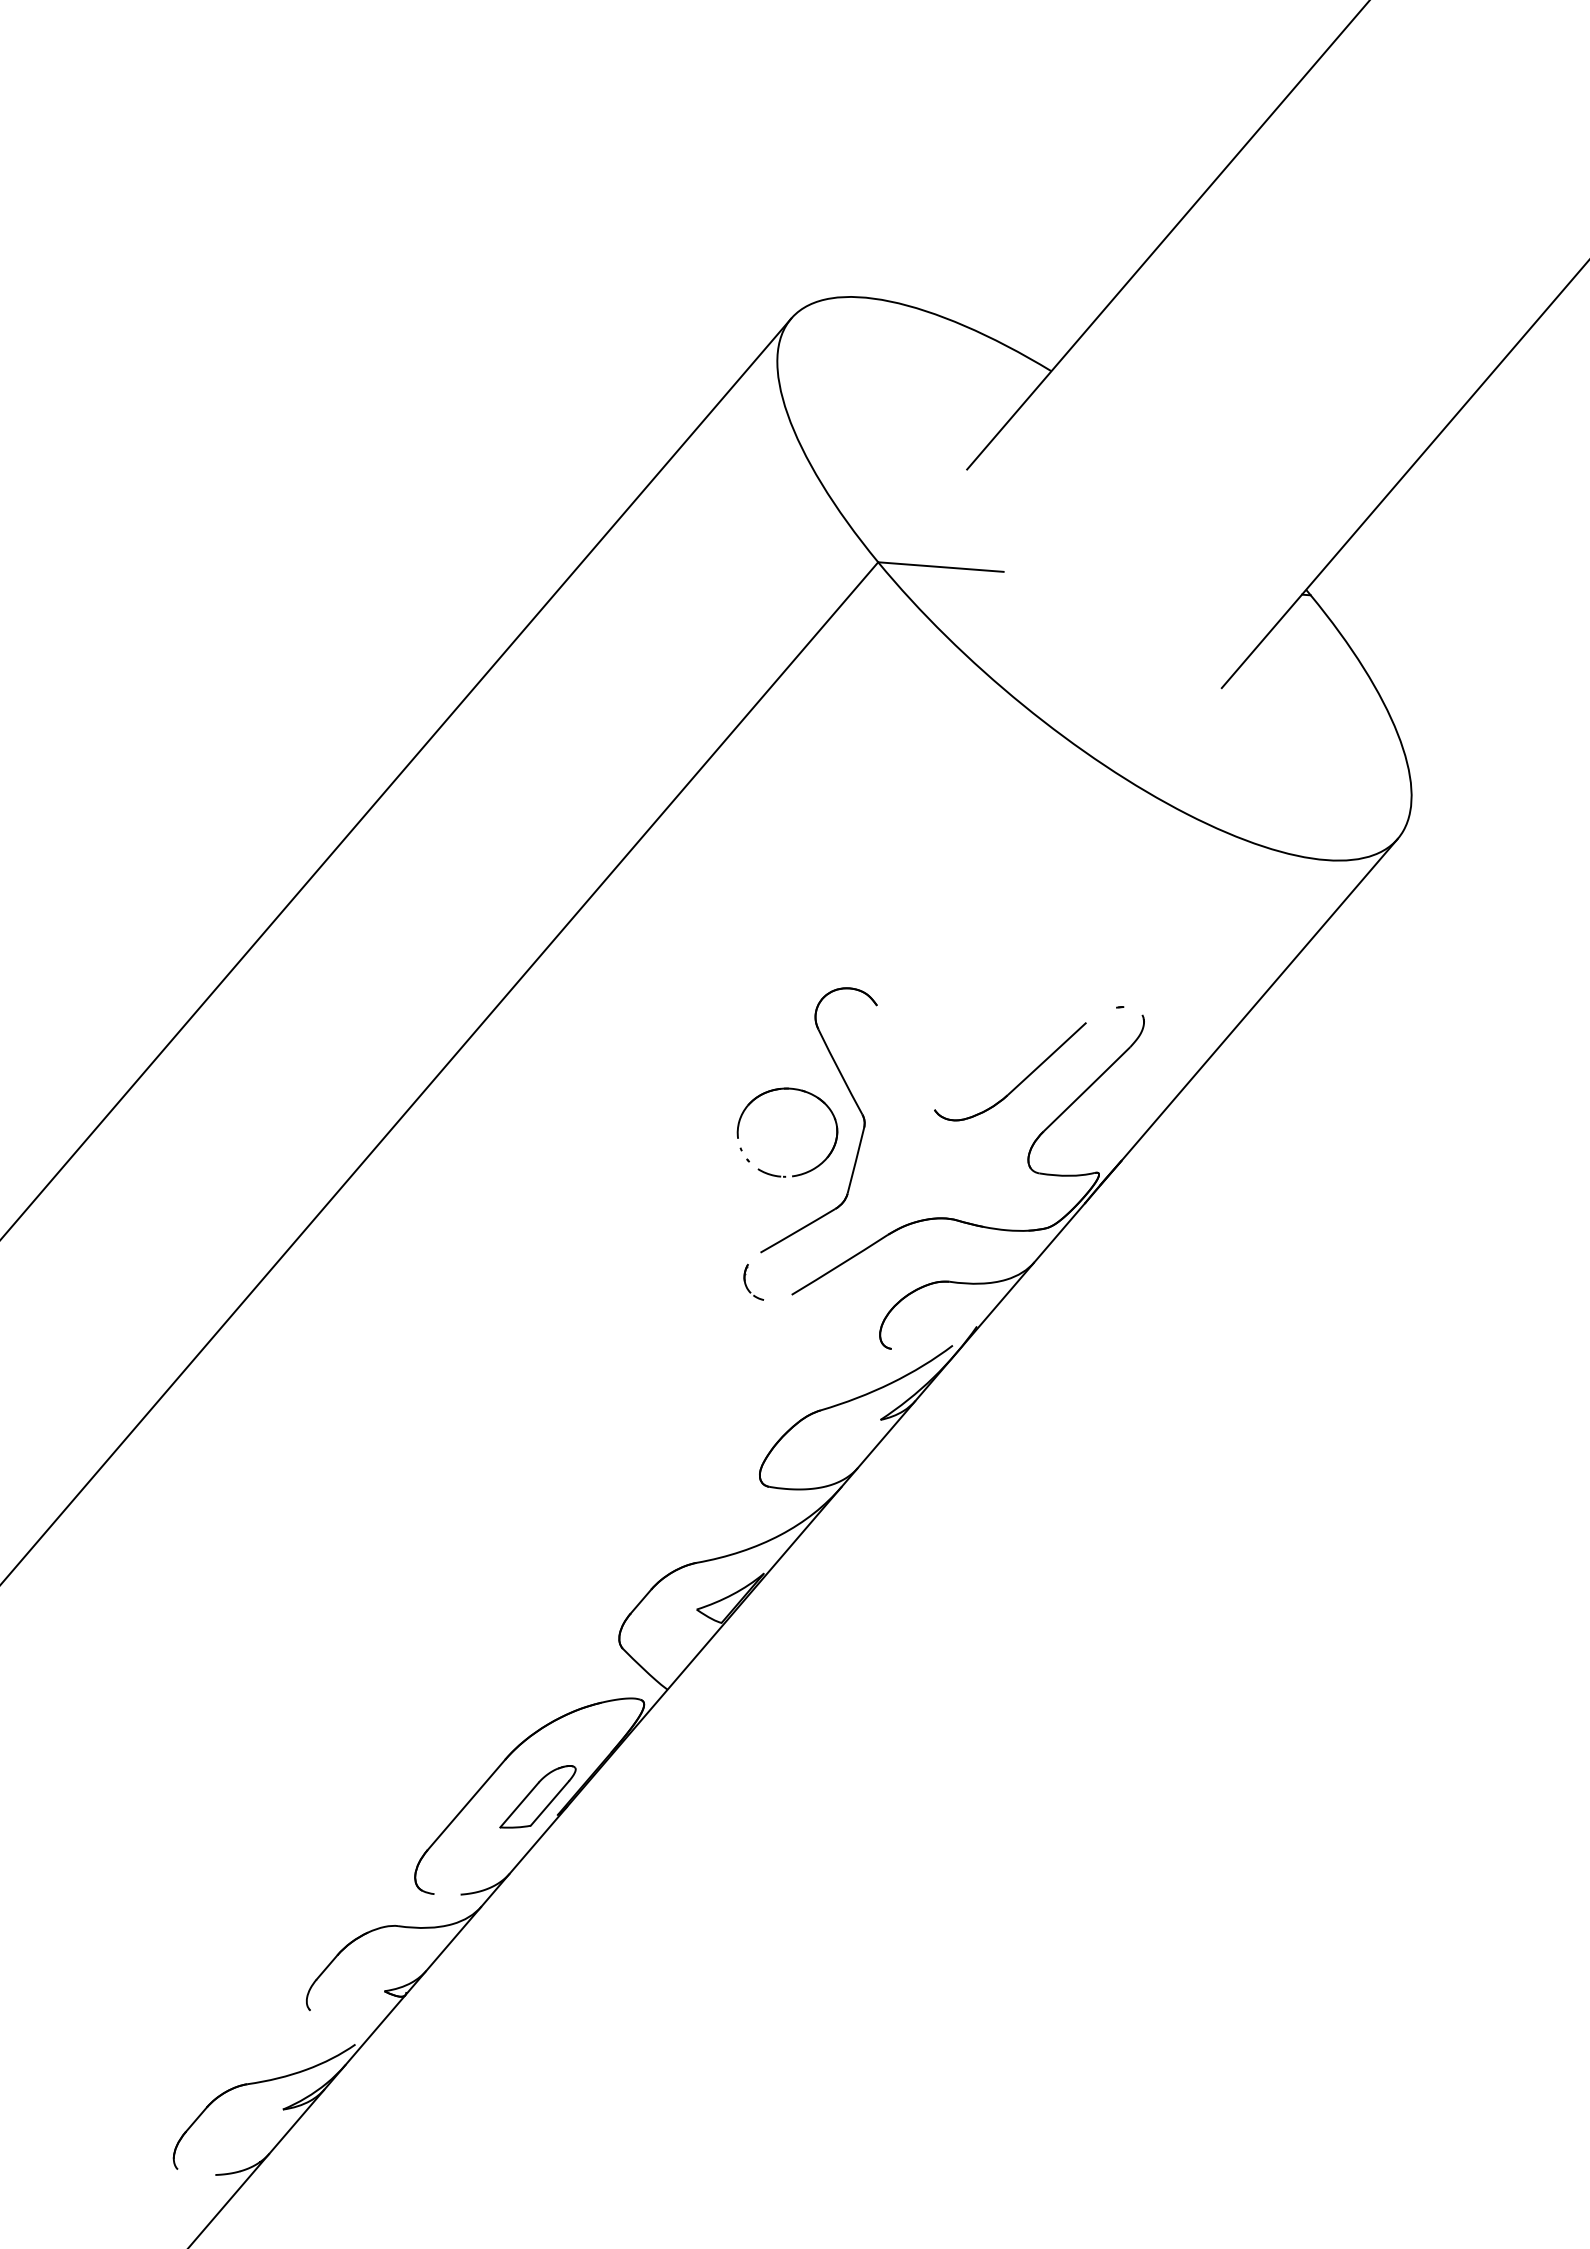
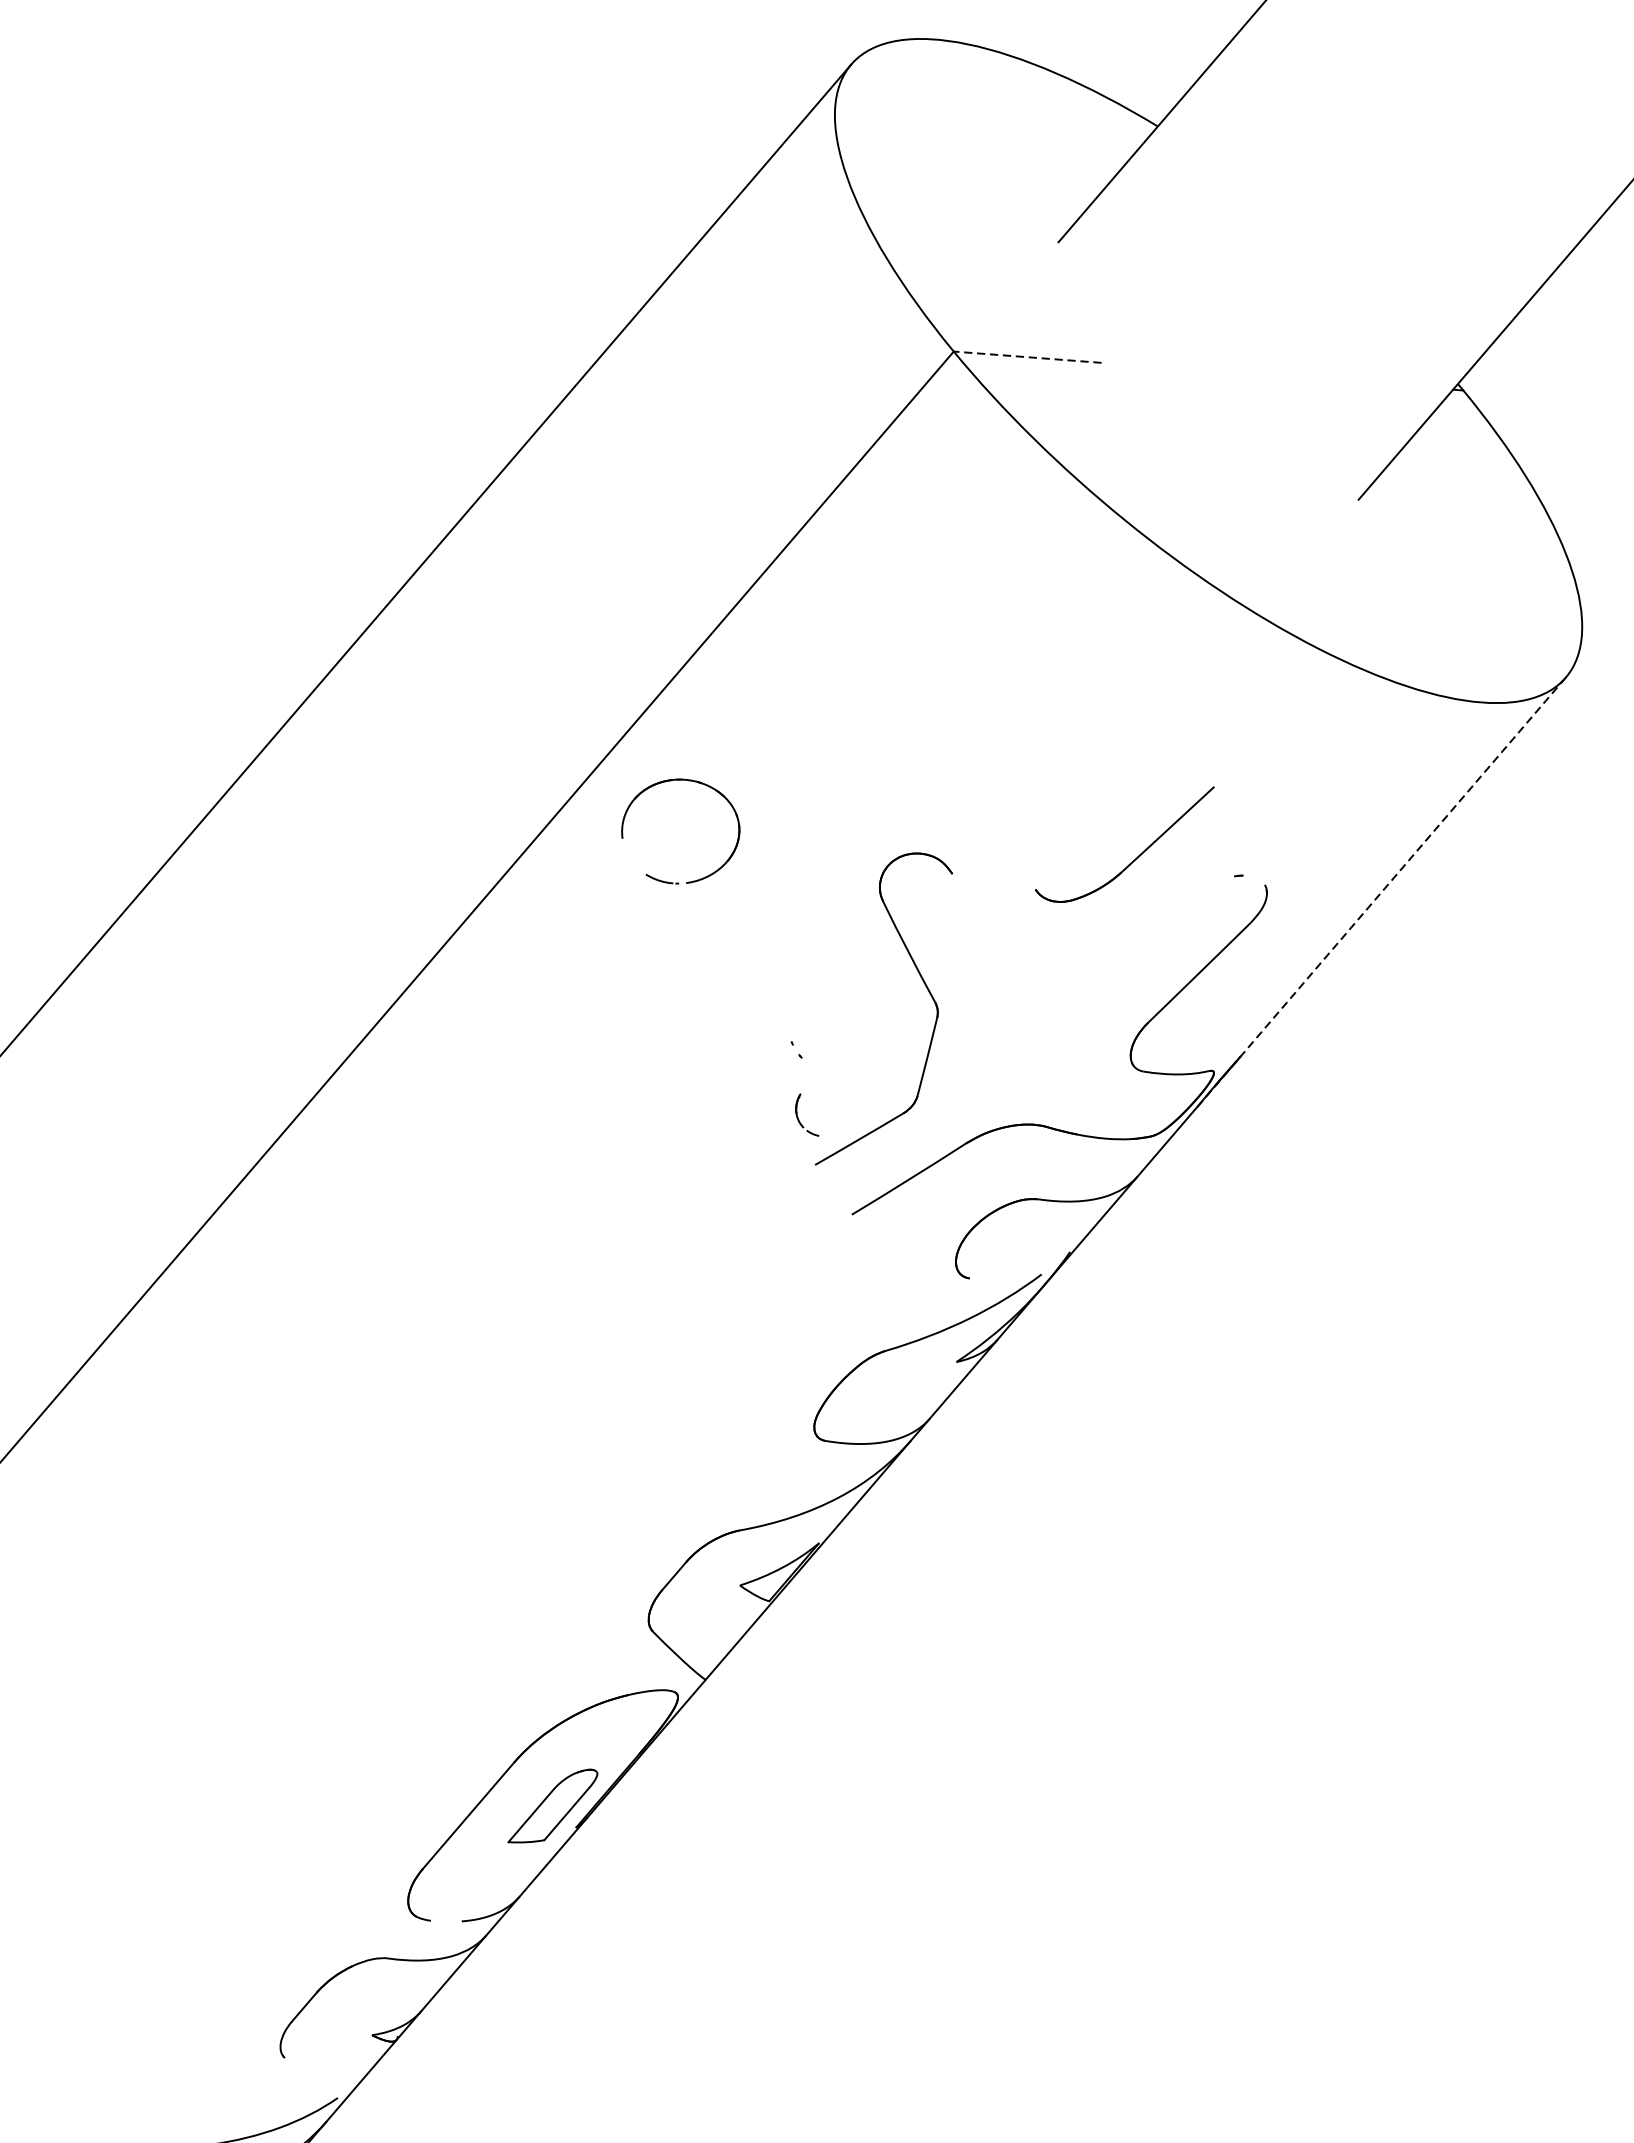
line: (940, 567) -> (1027, 357), solid -> dashed
line: (1241, 1021) -> (1381, 892), solid -> dashed
part: (1017, 1084) -> (1133, 859), moved
part: (795, 1090) -> (690, 781), moved
part: (746, 1283) -> (798, 1116), moved

